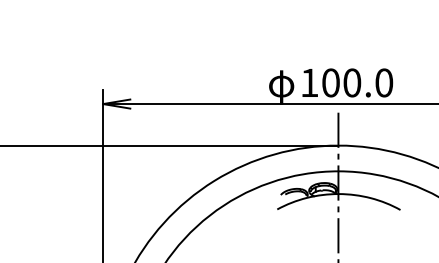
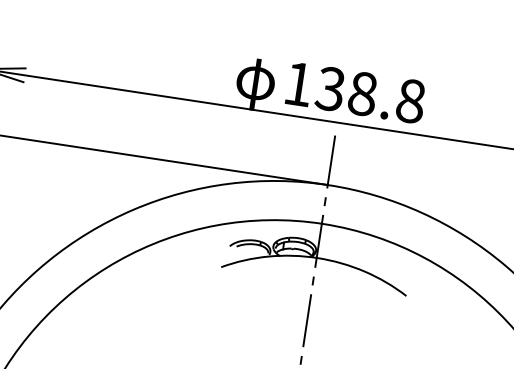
text: (357, 82) -> (370, 94), 100.0 -> 138.8

